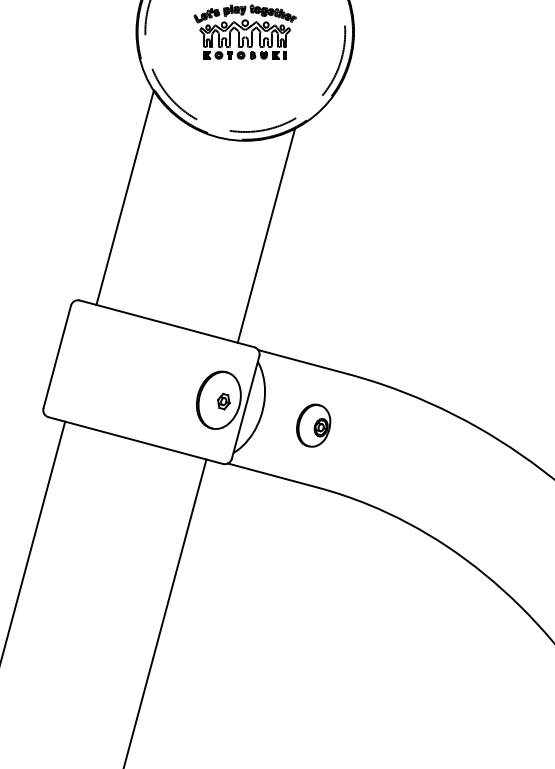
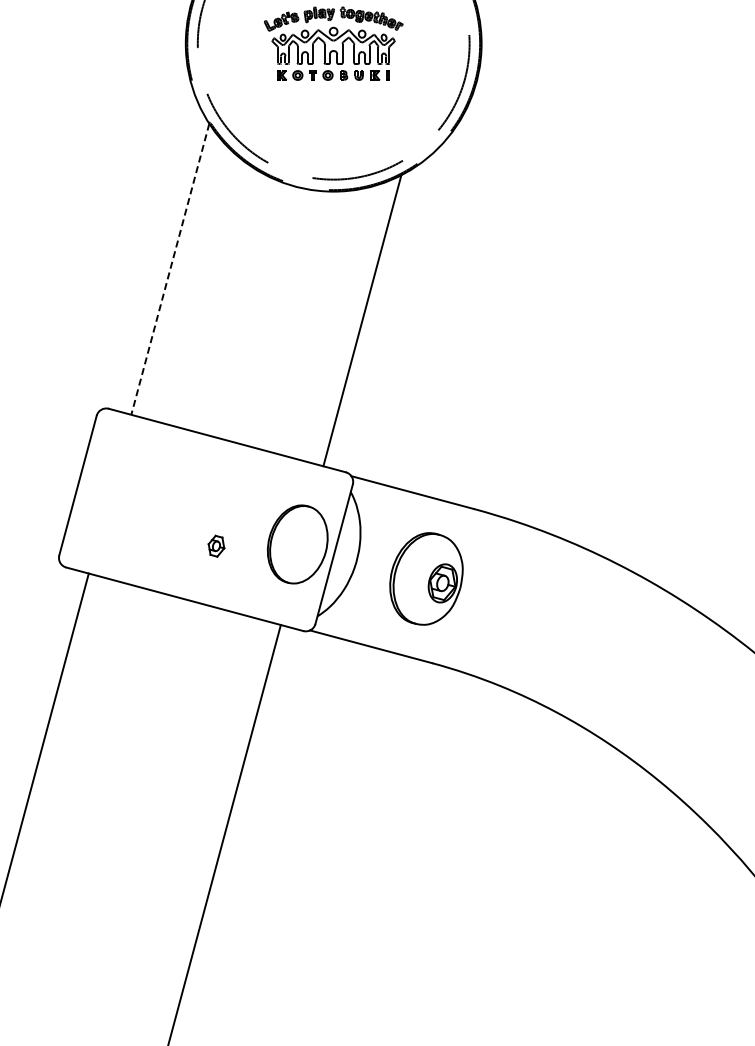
line: (125, 198) -> (170, 269), solid -> dashed
part: (223, 401) -> (216, 545), moved
part: (313, 425) -> (426, 578), size x1.6

